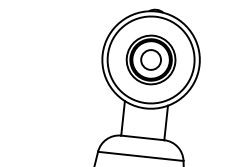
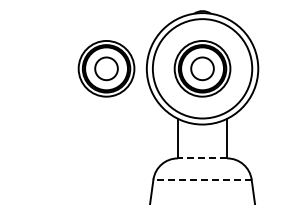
part: (67, 50) -> (106, 68), added
line: (142, 137) -> (202, 158), solid -> dashed
line: (140, 156) -> (202, 179), solid -> dashed

